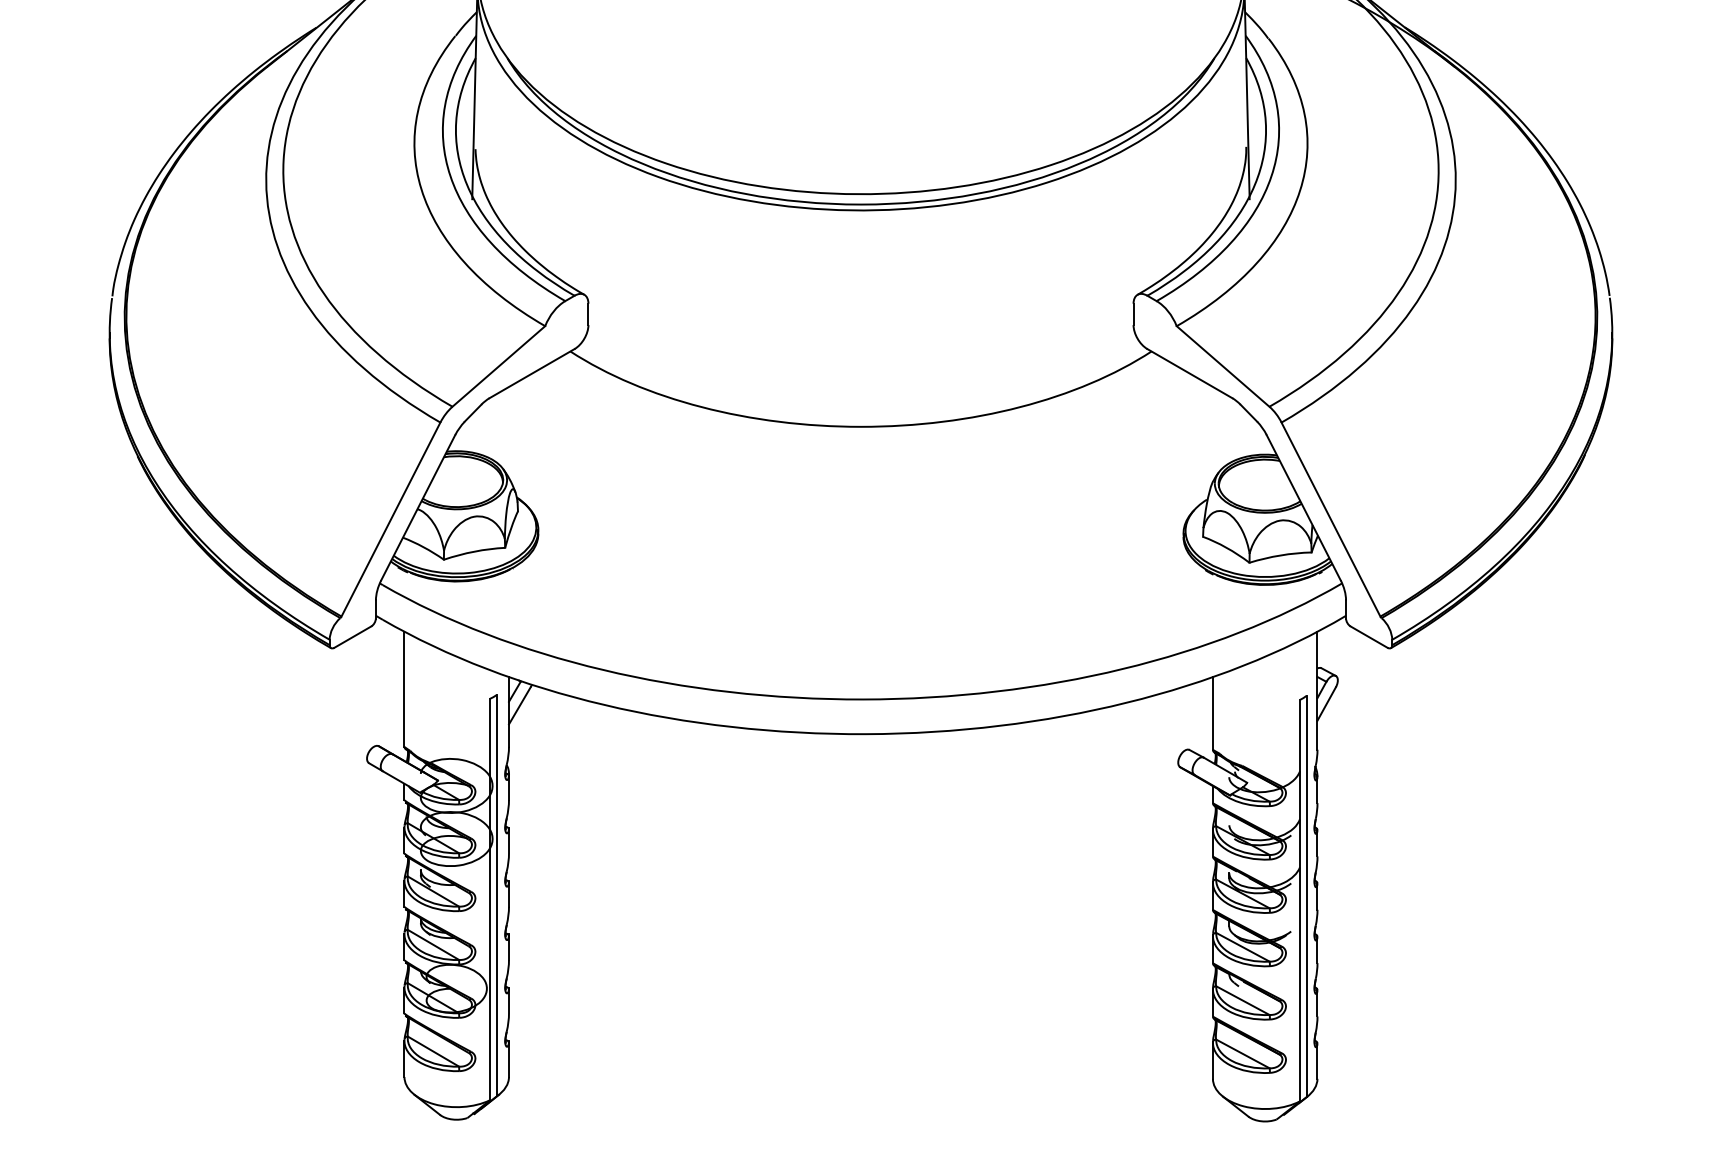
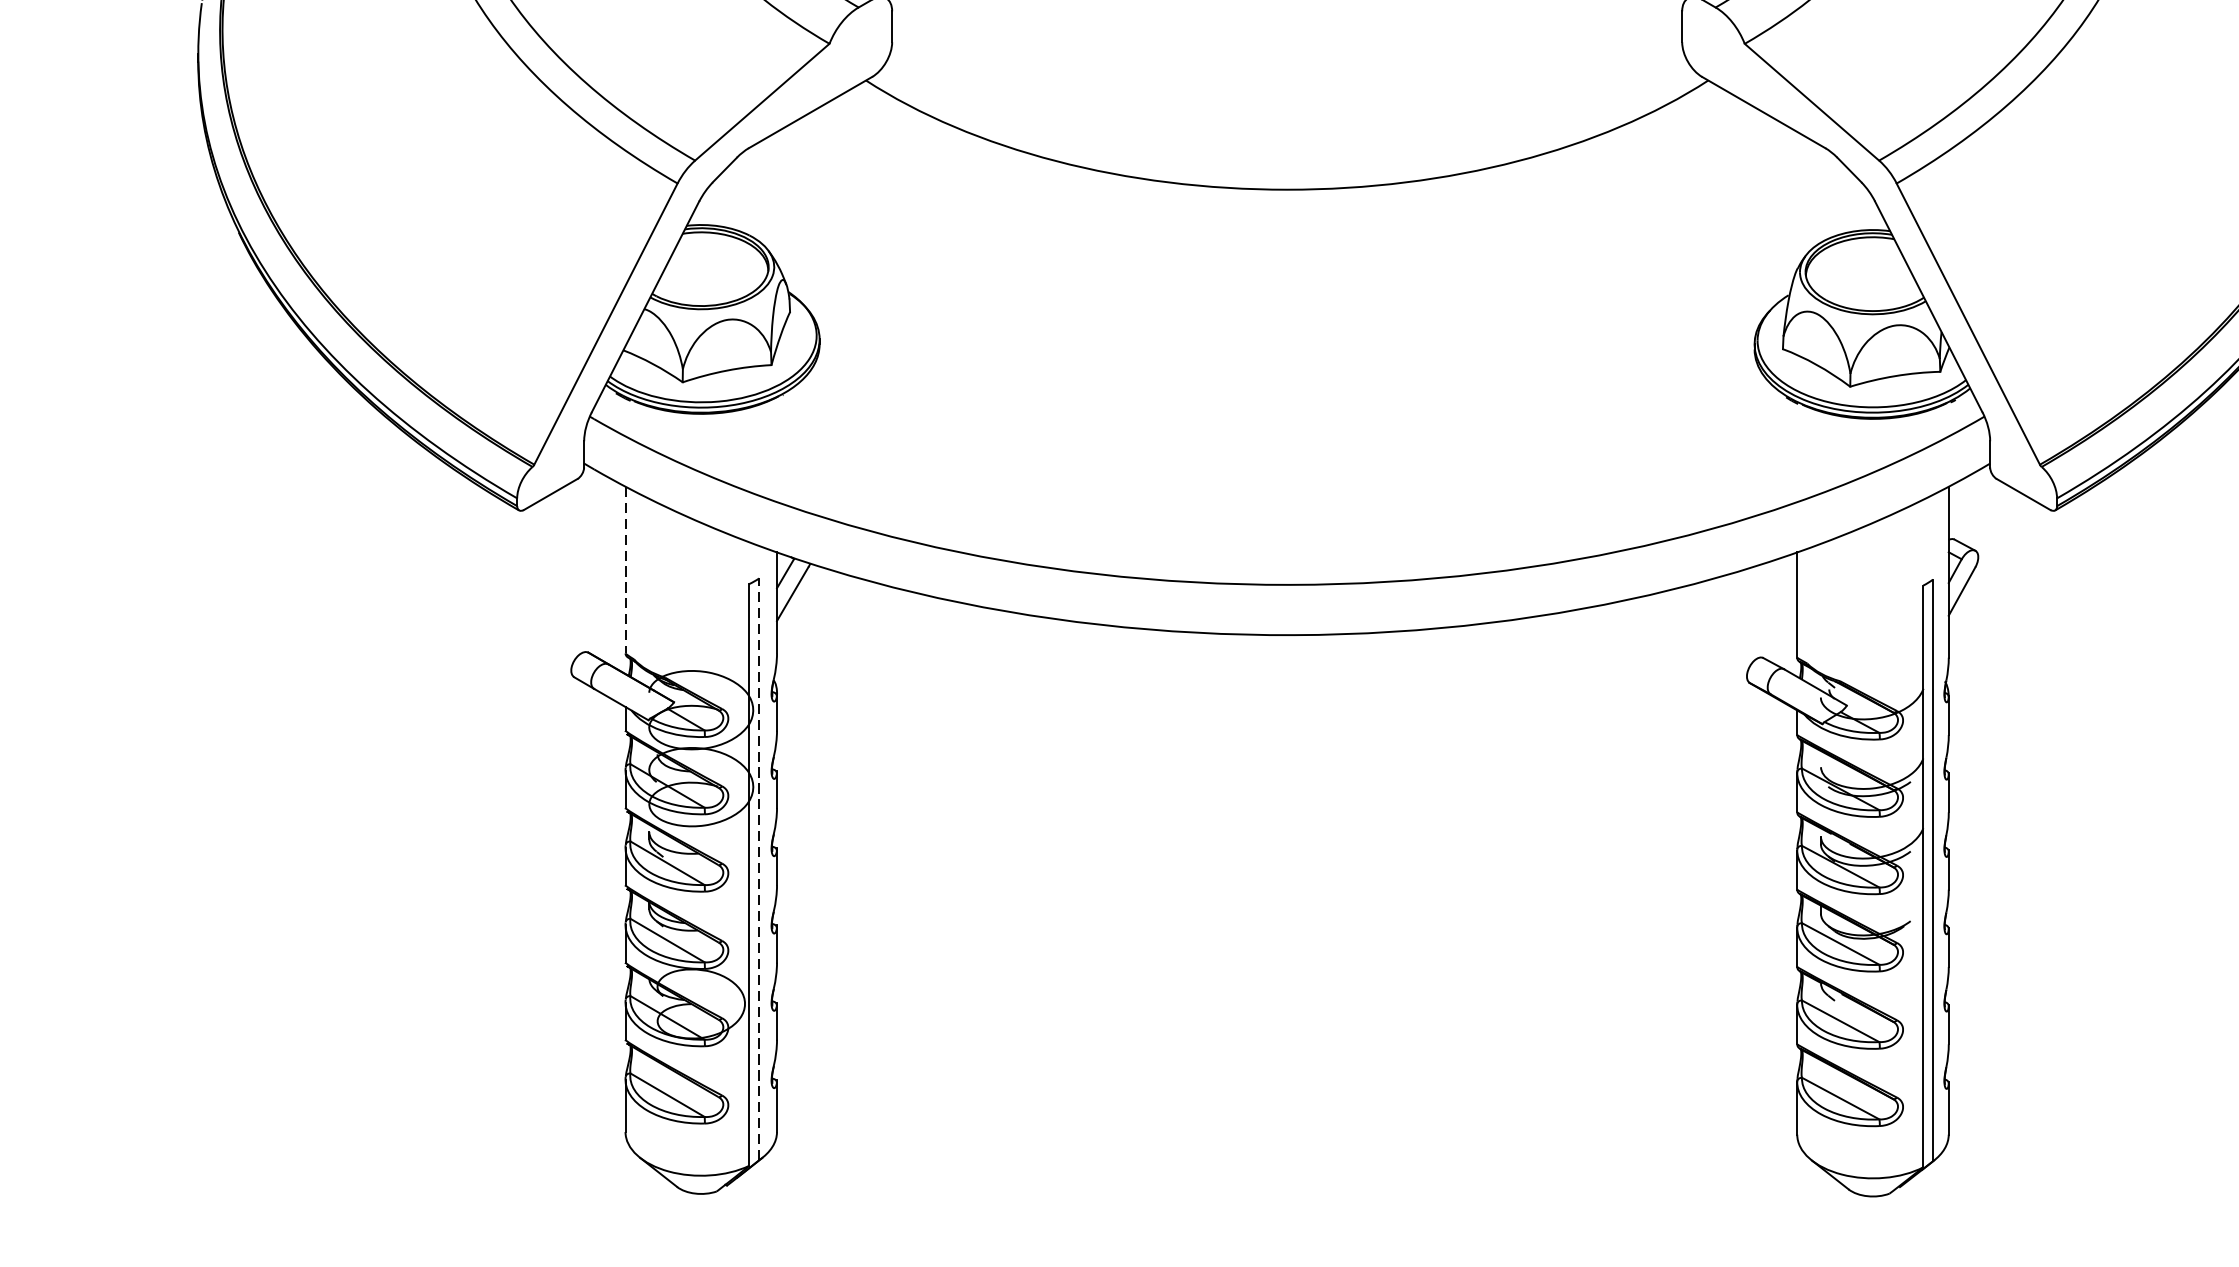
line: (404, 689) -> (625, 570), solid -> dashed
line: (496, 895) -> (758, 868), solid -> dashed

